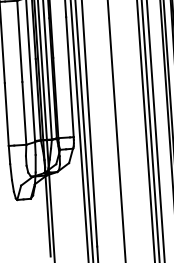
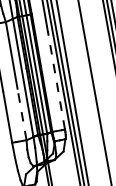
line: (69, 76) -> (55, 79), solid -> dashed
line: (24, 112) -> (22, 113), solid -> dashed

